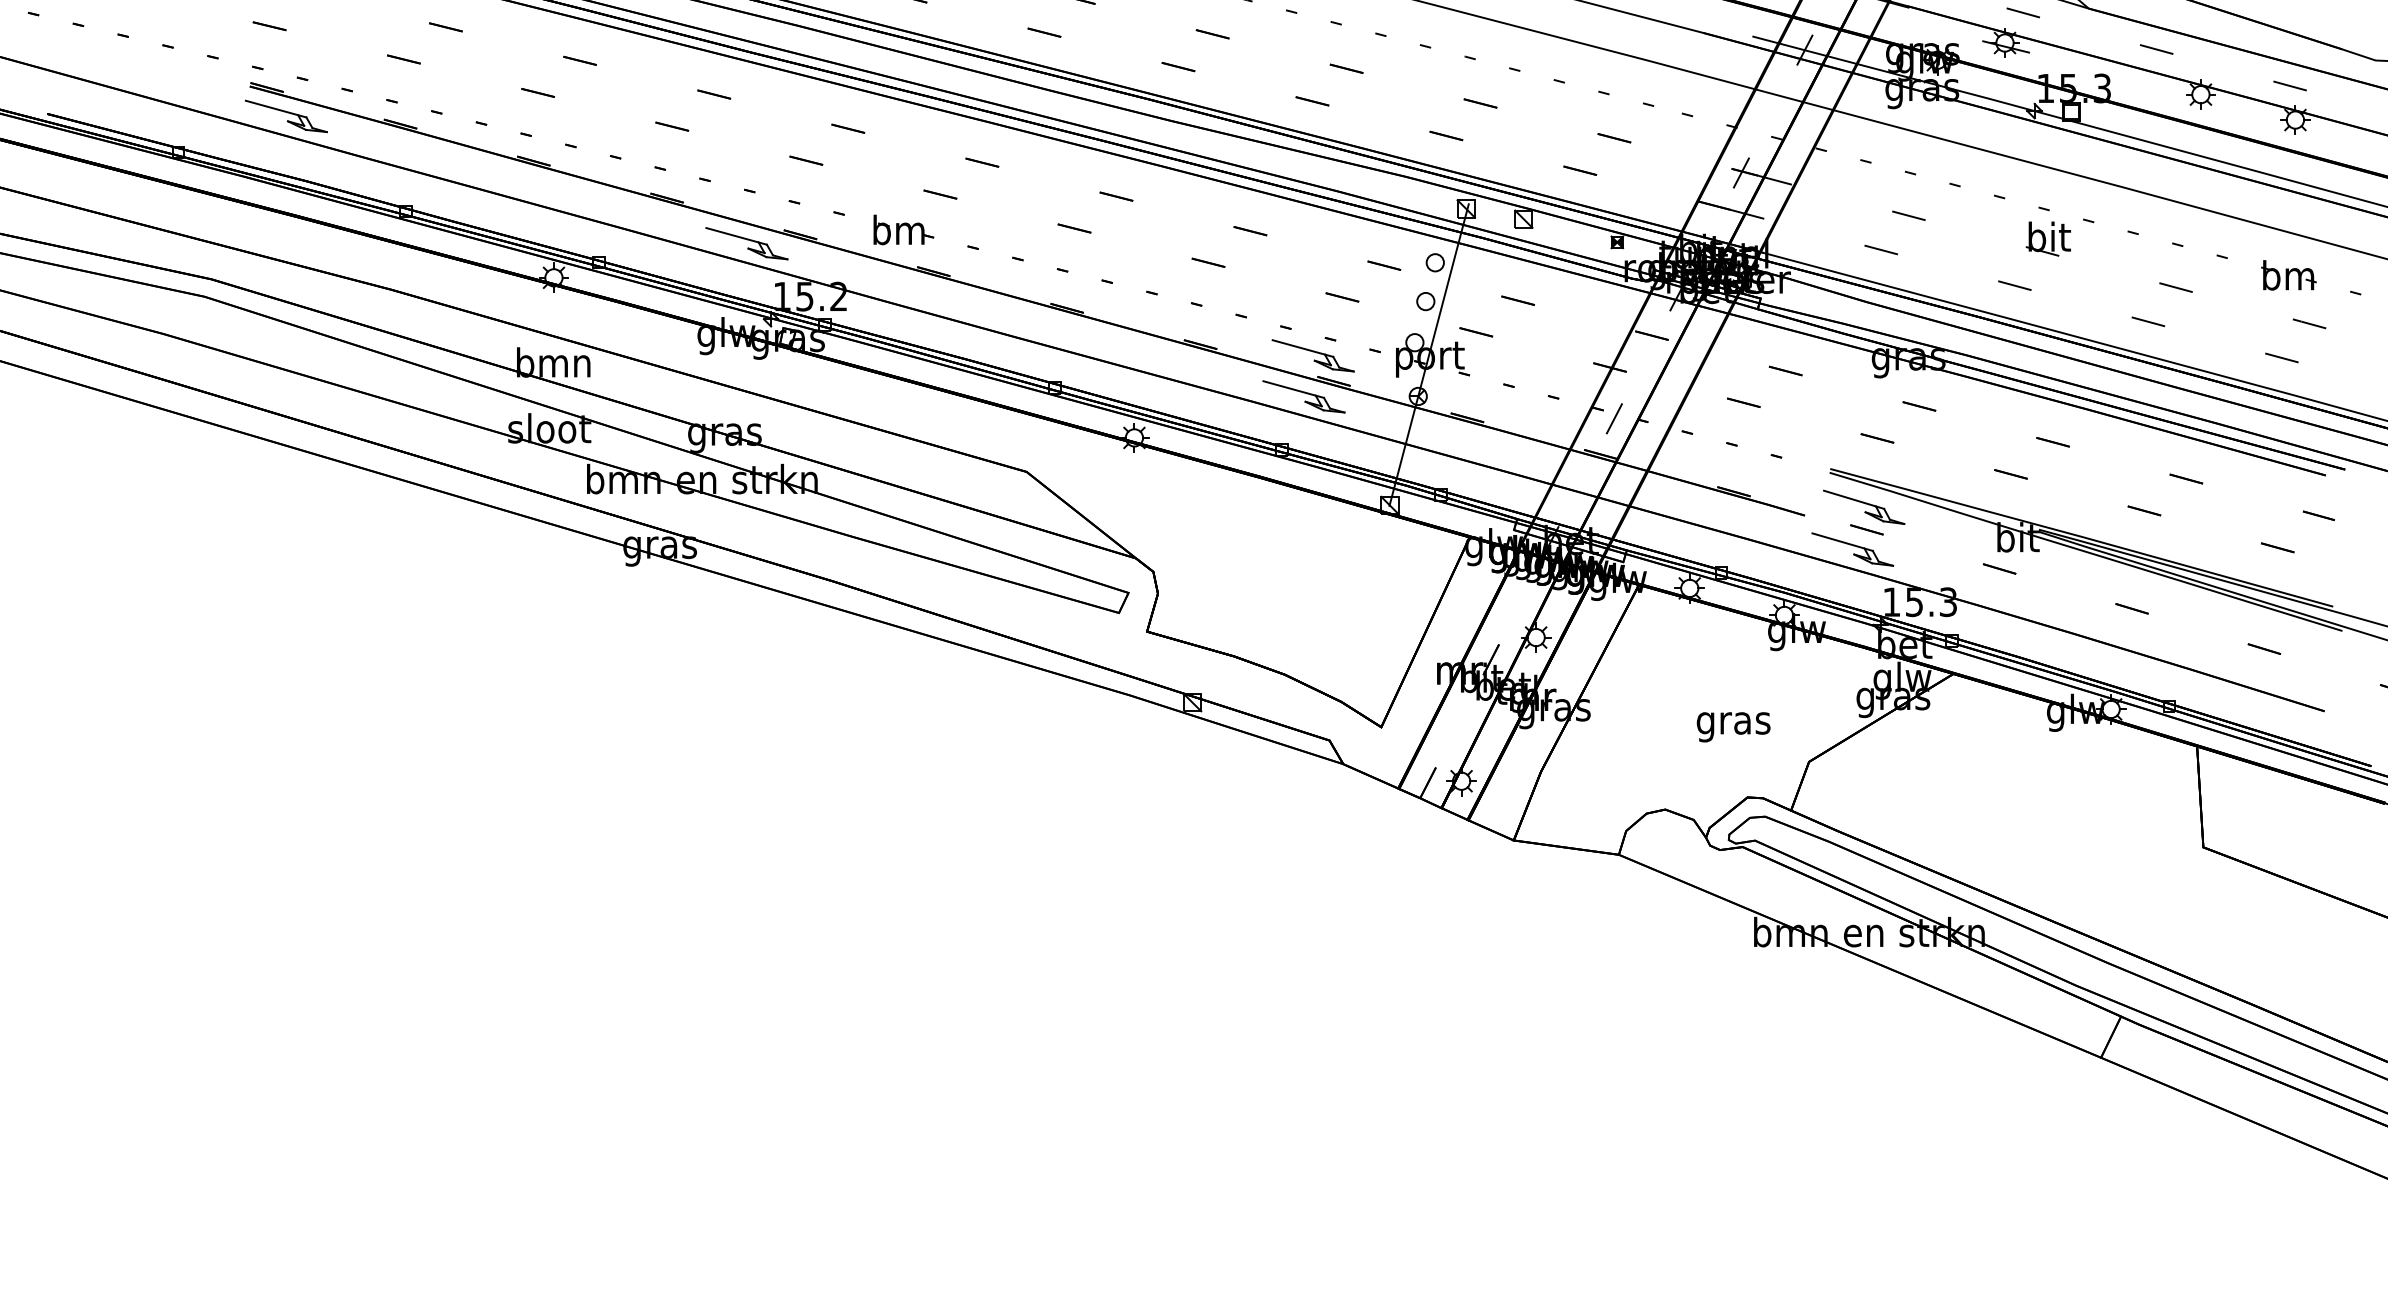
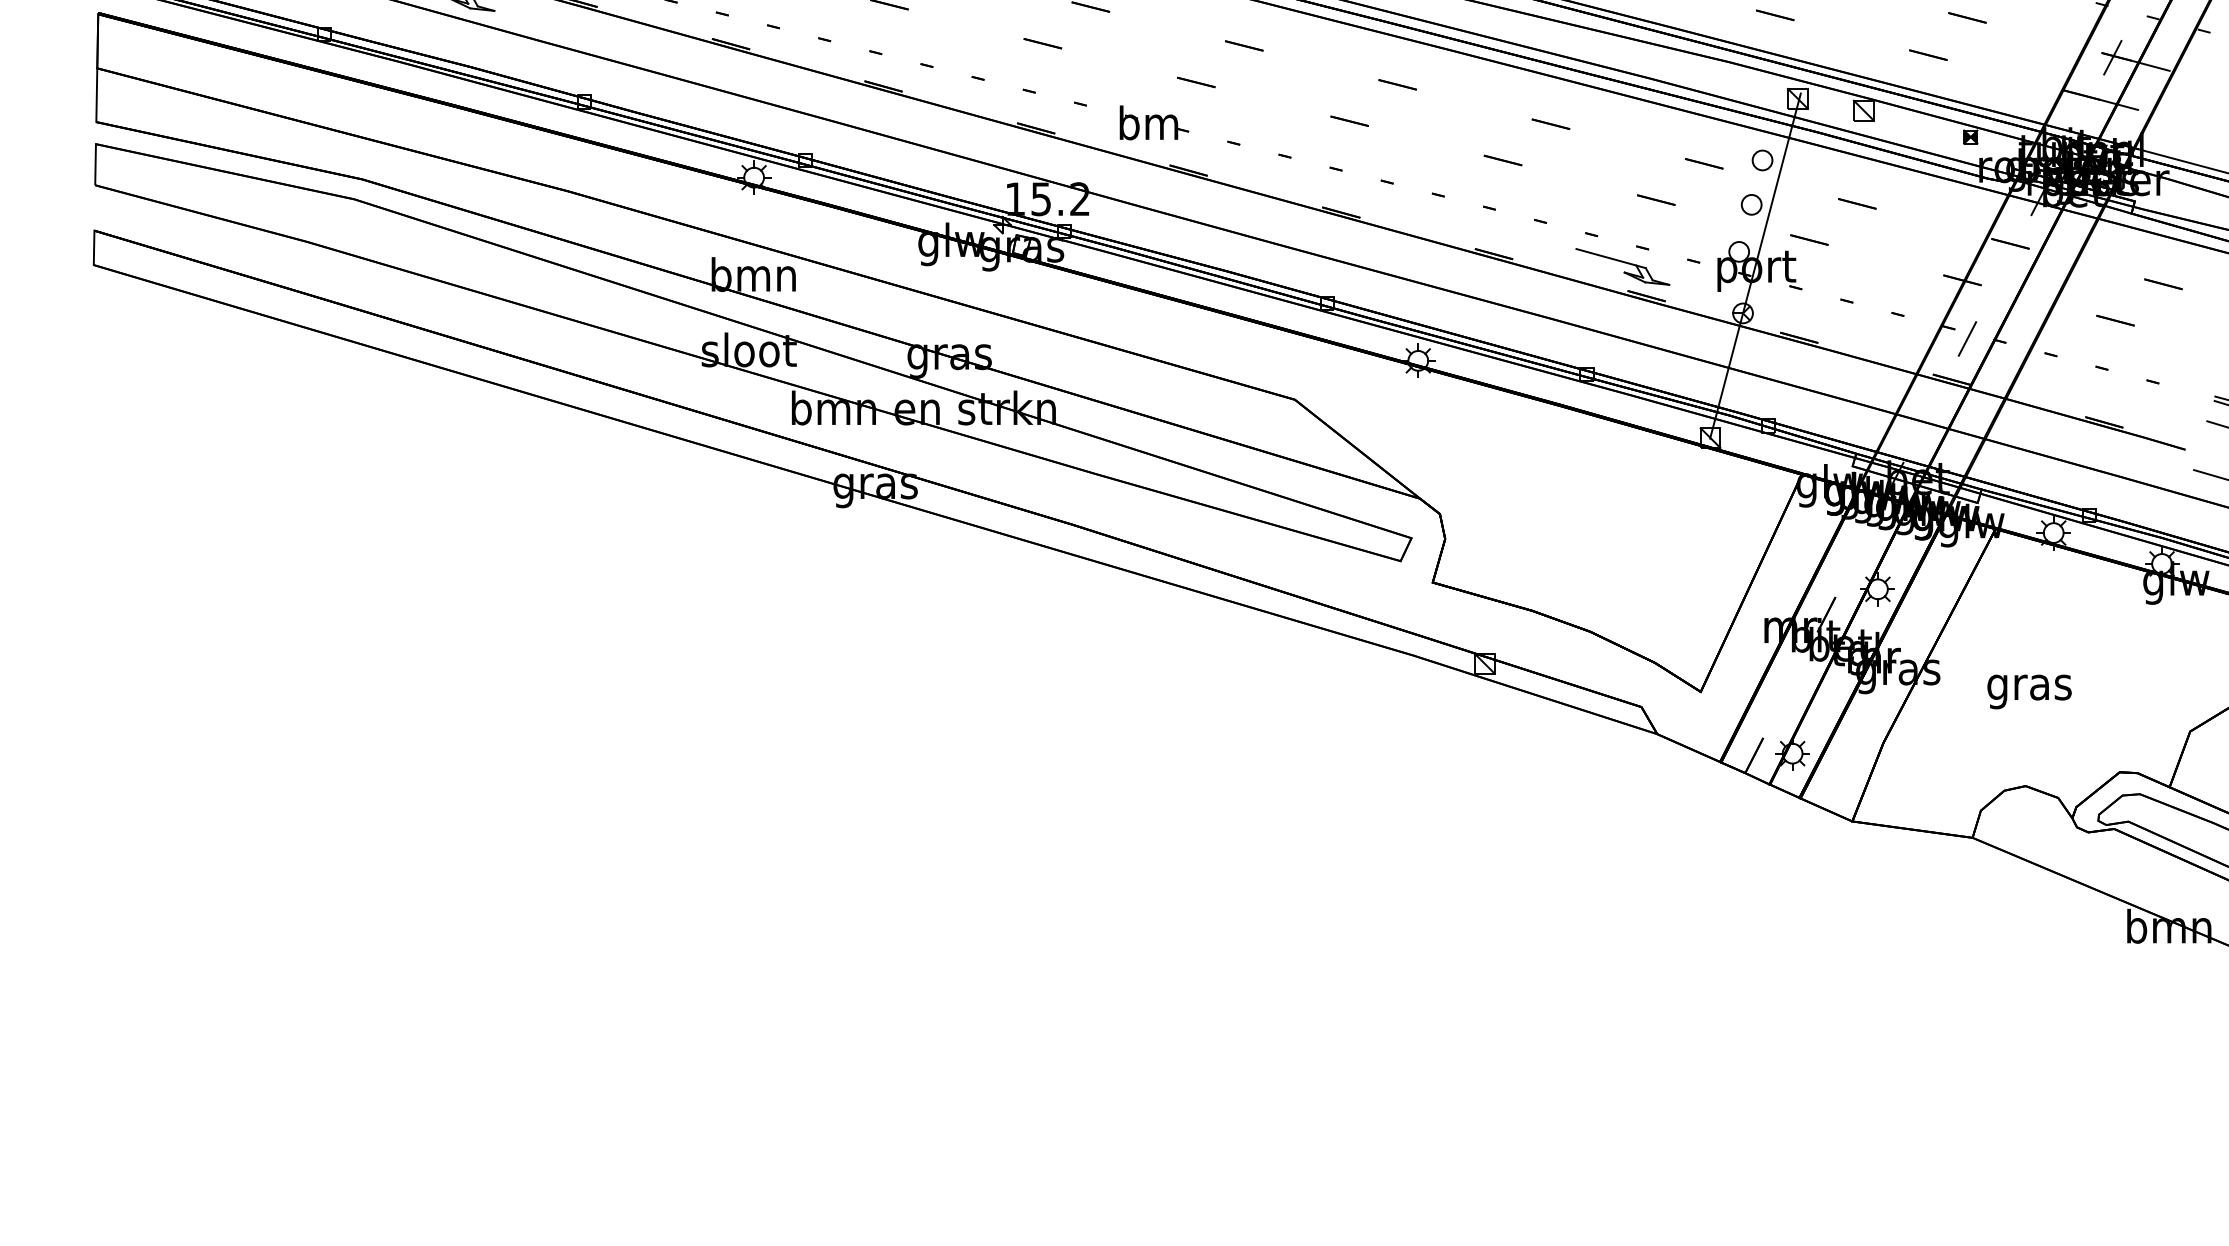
part: (746, 243) -> (974, 138), removed
part: (1303, 396) -> (1611, 313), removed
text: (1733, 727) -> (2029, 692), moved

